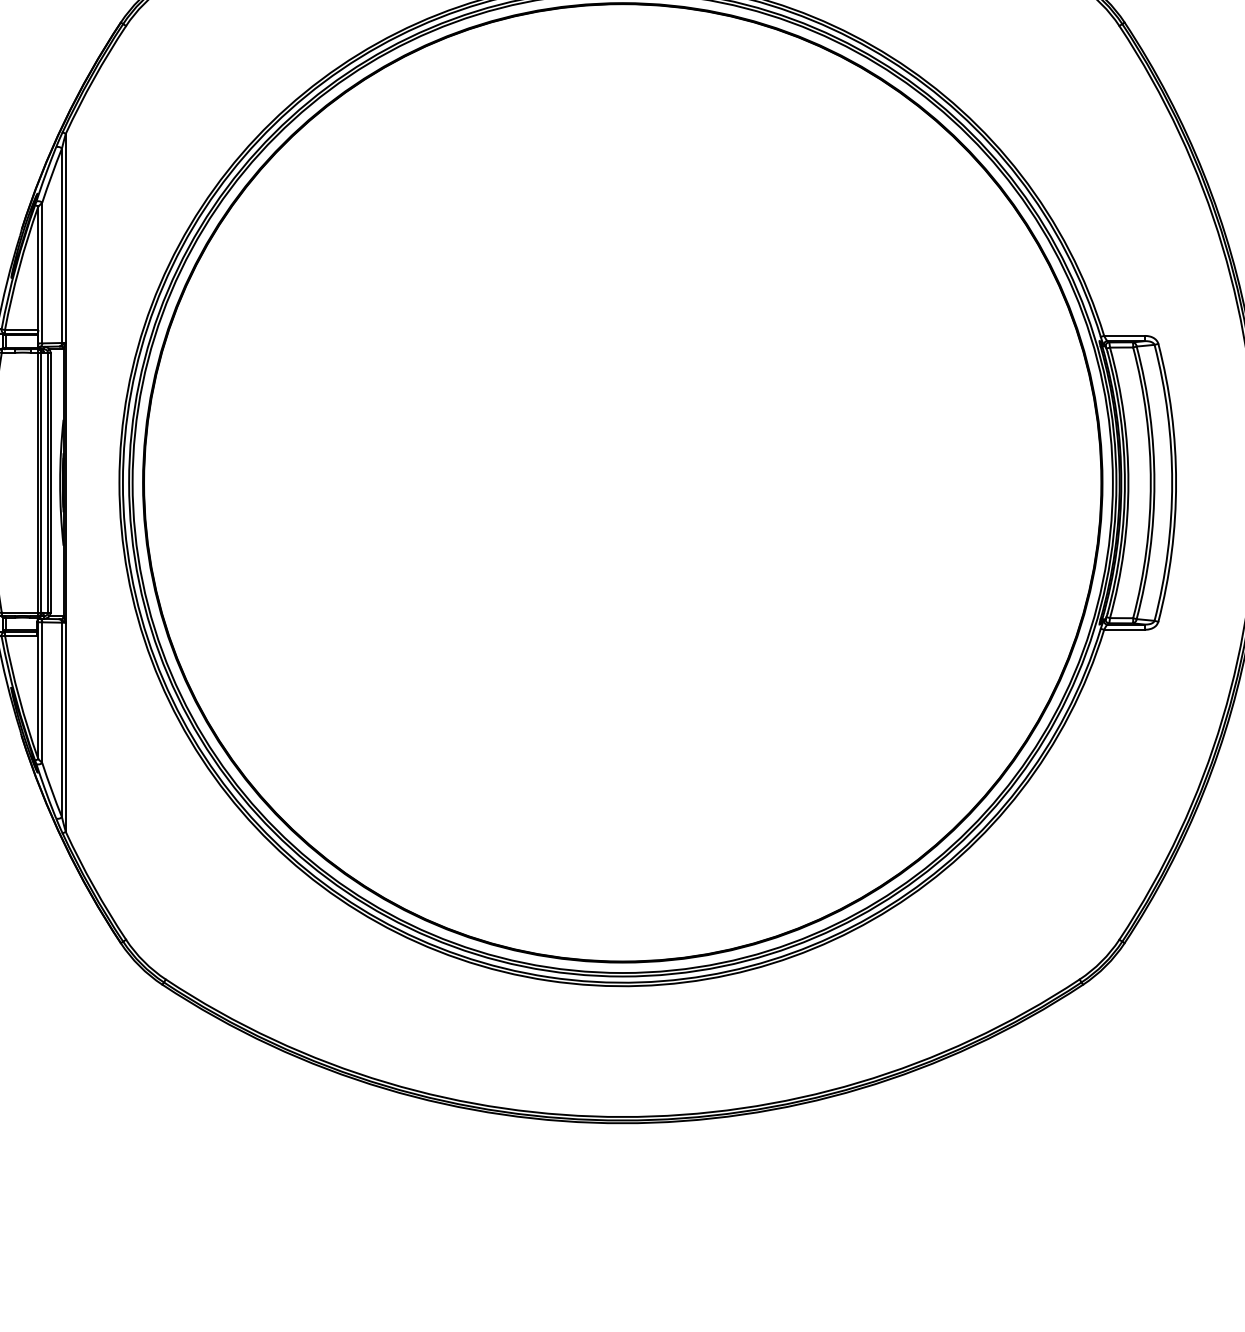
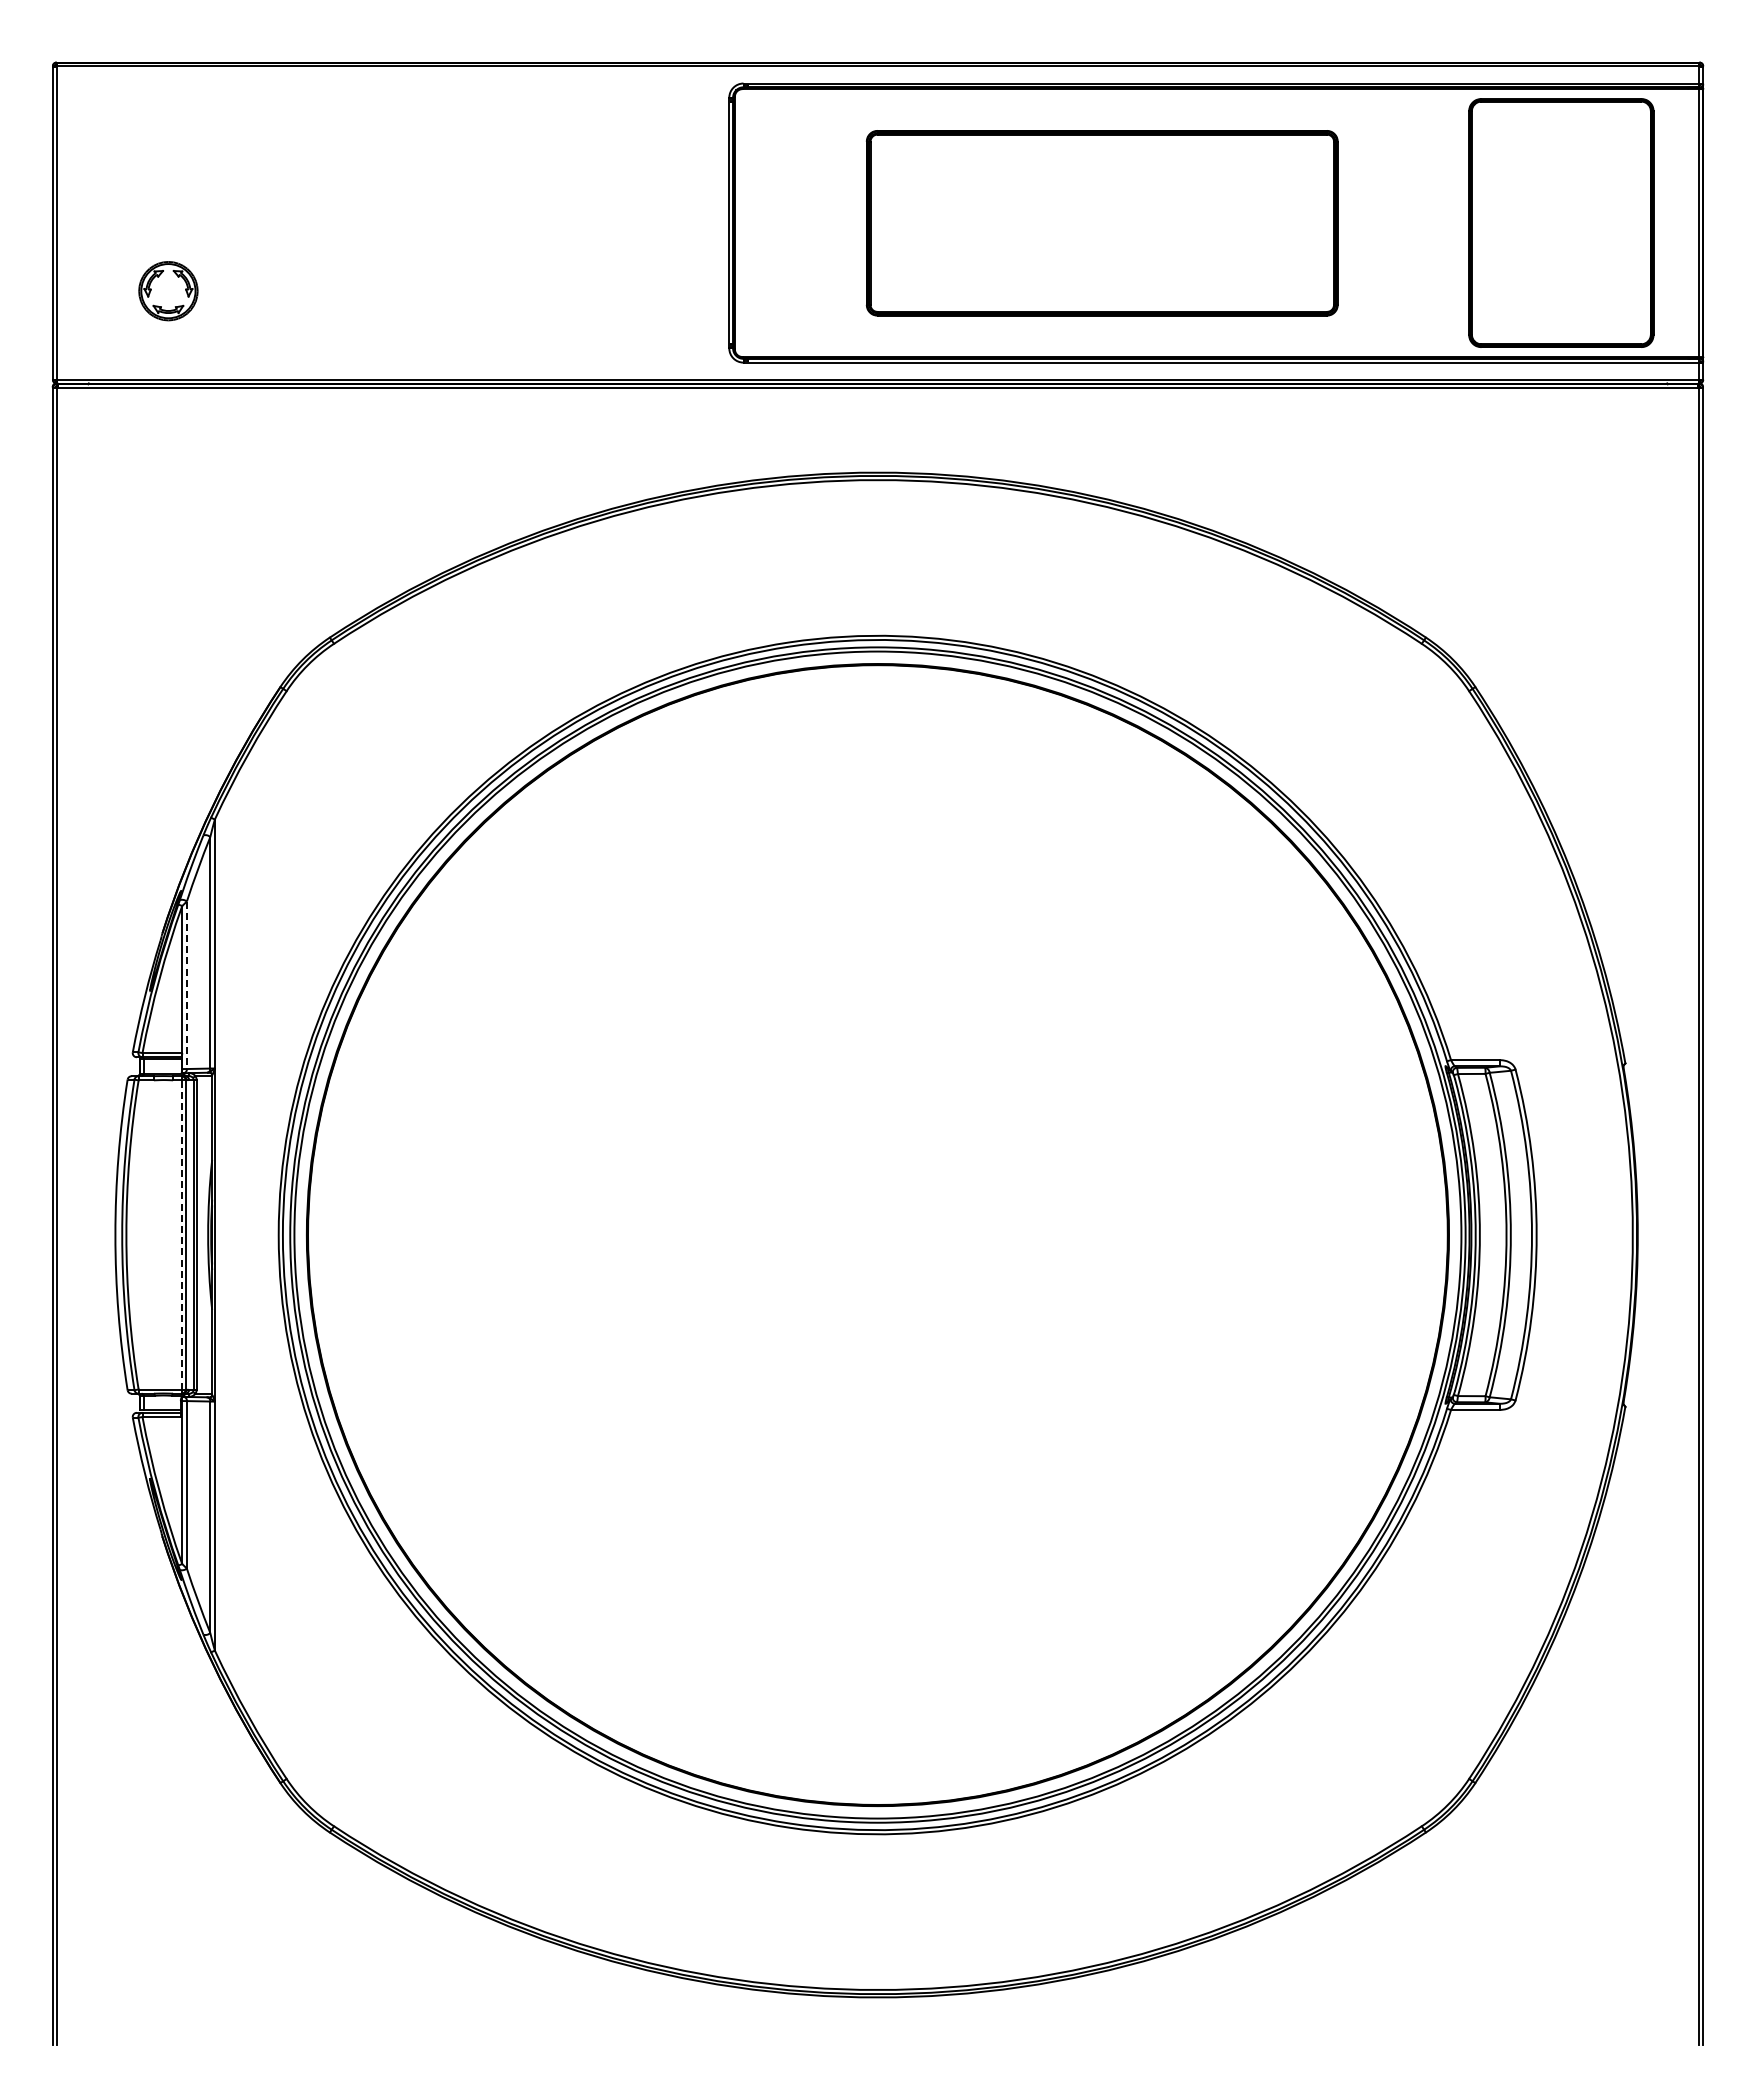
line: (41, 273) -> (186, 985), solid -> dashed
line: (37, 482) -> (181, 1234), solid -> dashed

